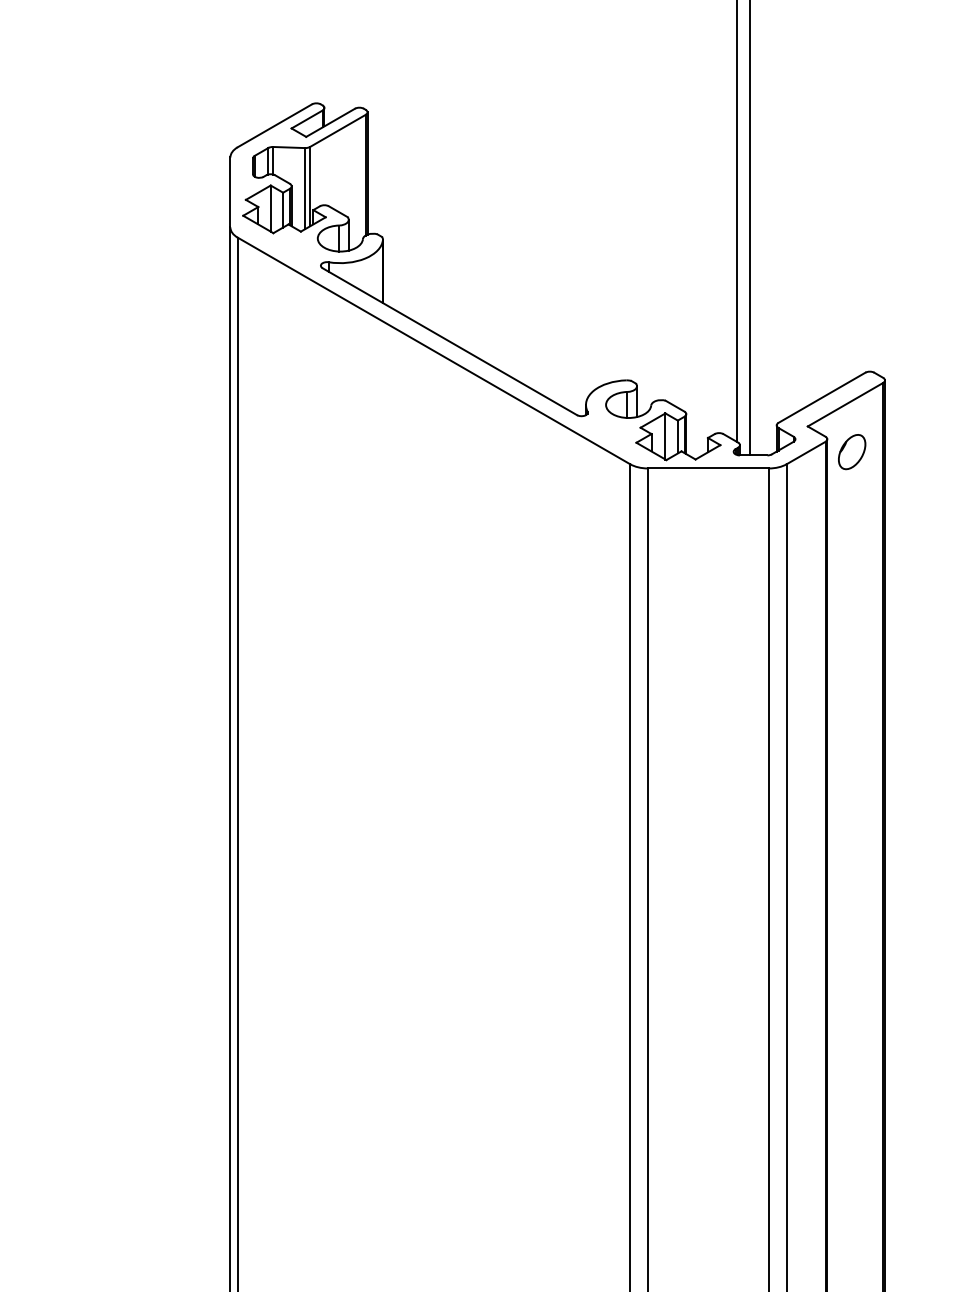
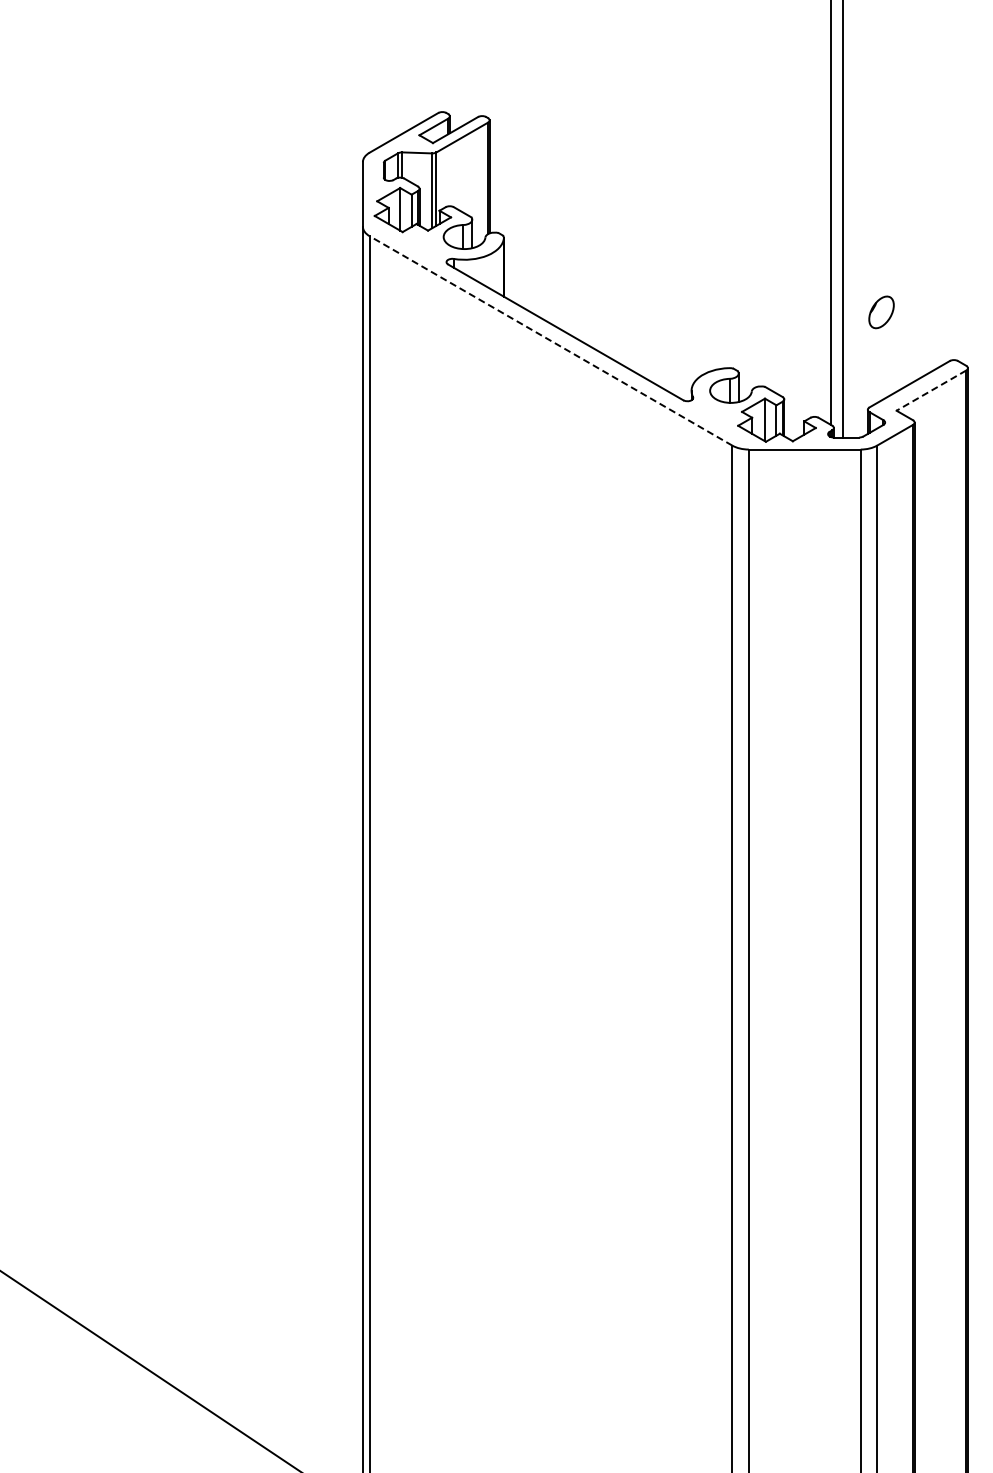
line: (433, 350) -> (550, 340), solid -> dashed
line: (844, 404) -> (930, 390), solid -> dashed
part: (852, 452) -> (881, 312), moved

